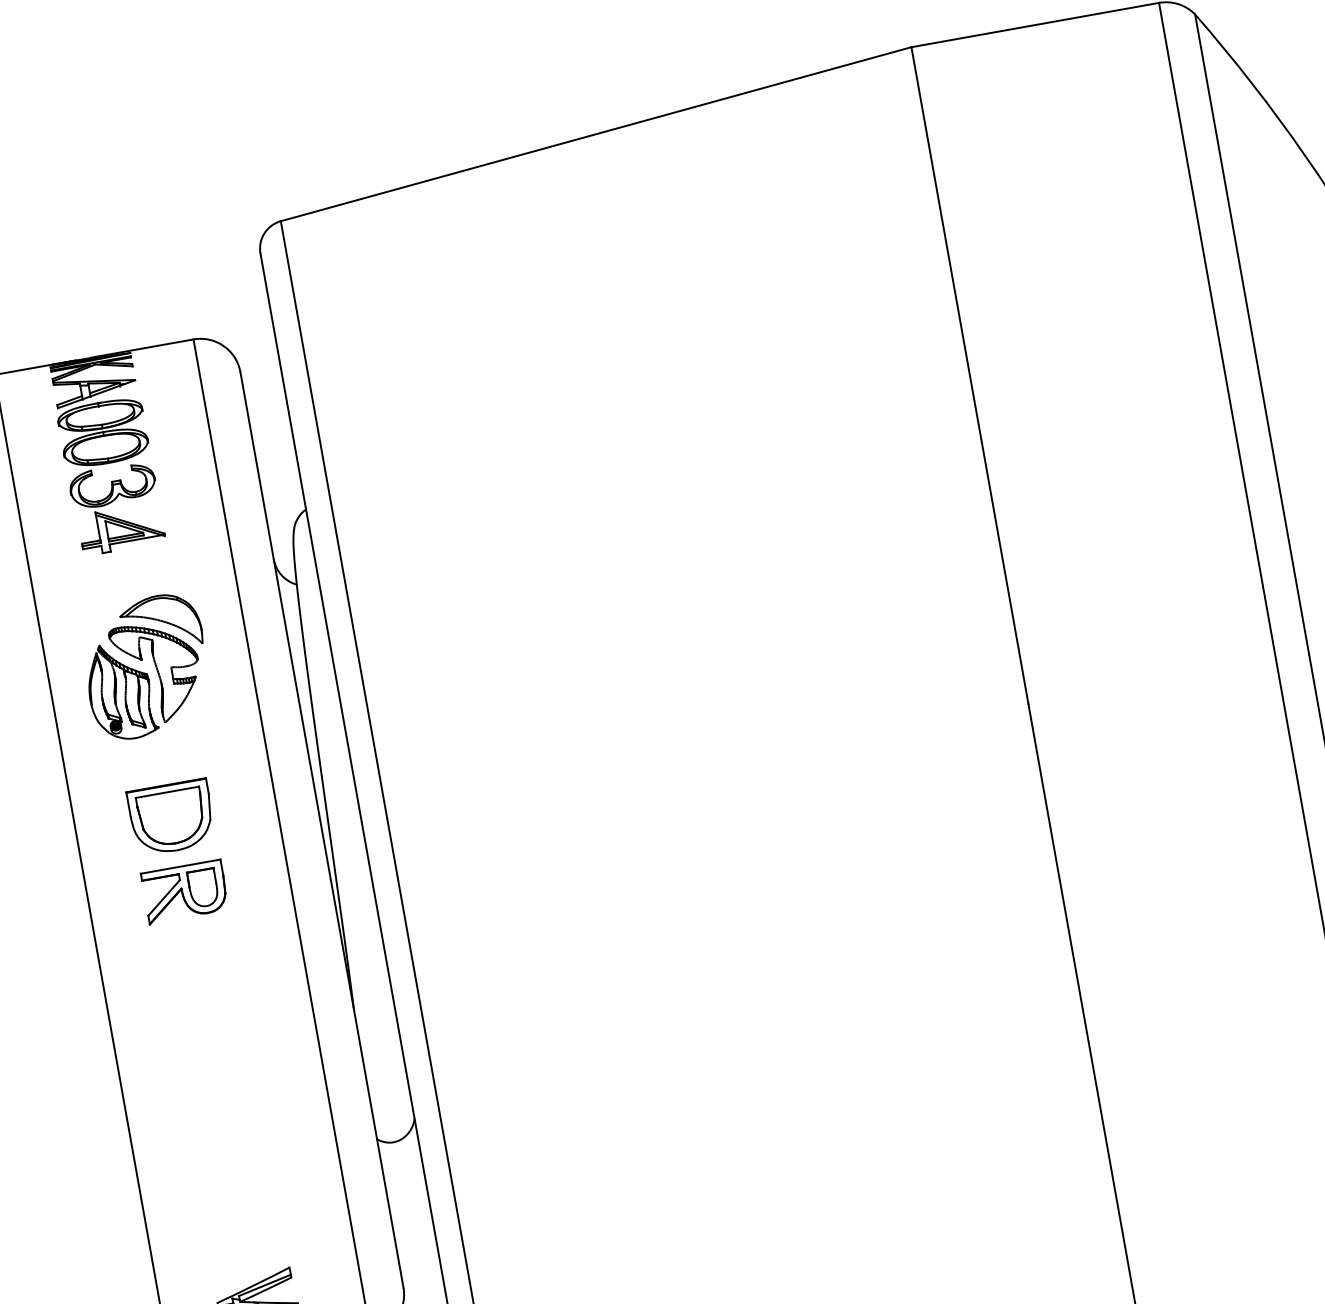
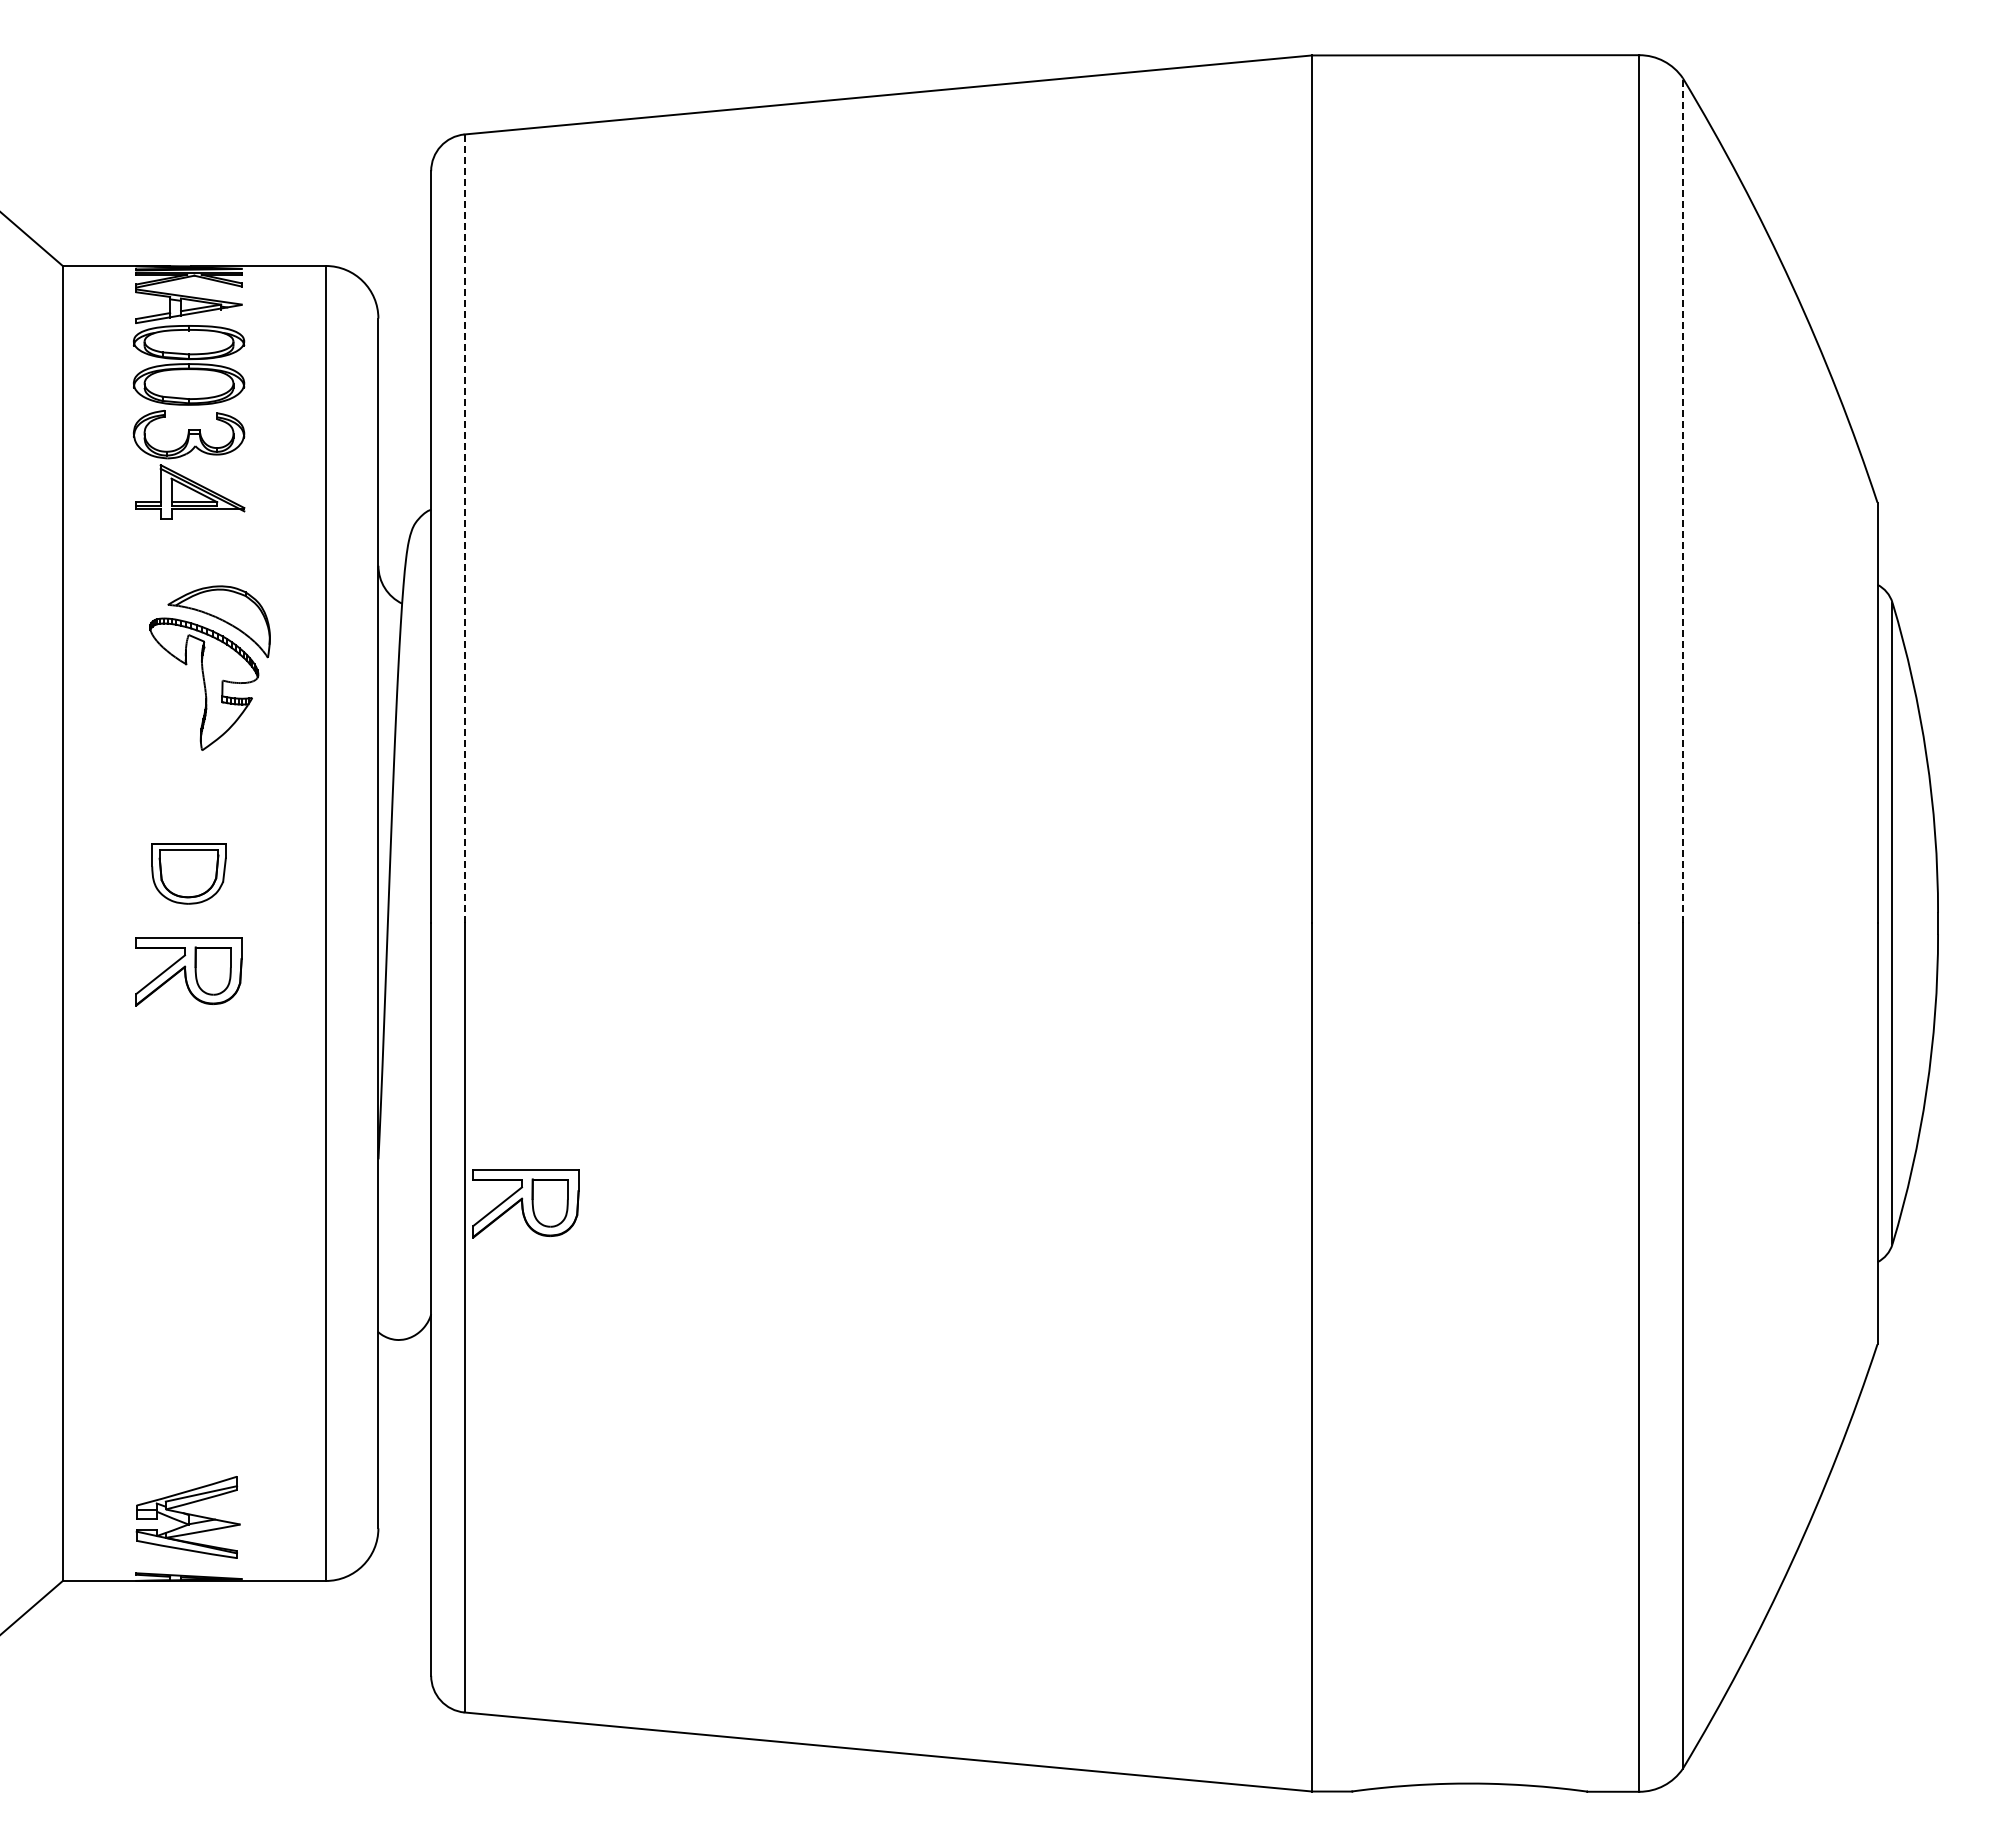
line: (1251, 334) -> (1682, 500), solid -> dashed
line: (333, 519) -> (464, 528), solid -> dashed
part: (120, 691) -> (151, 700), removed
part: (171, 817) -> (188, 873), size x0.7
part: (471, 1021) -> (525, 1203), added

